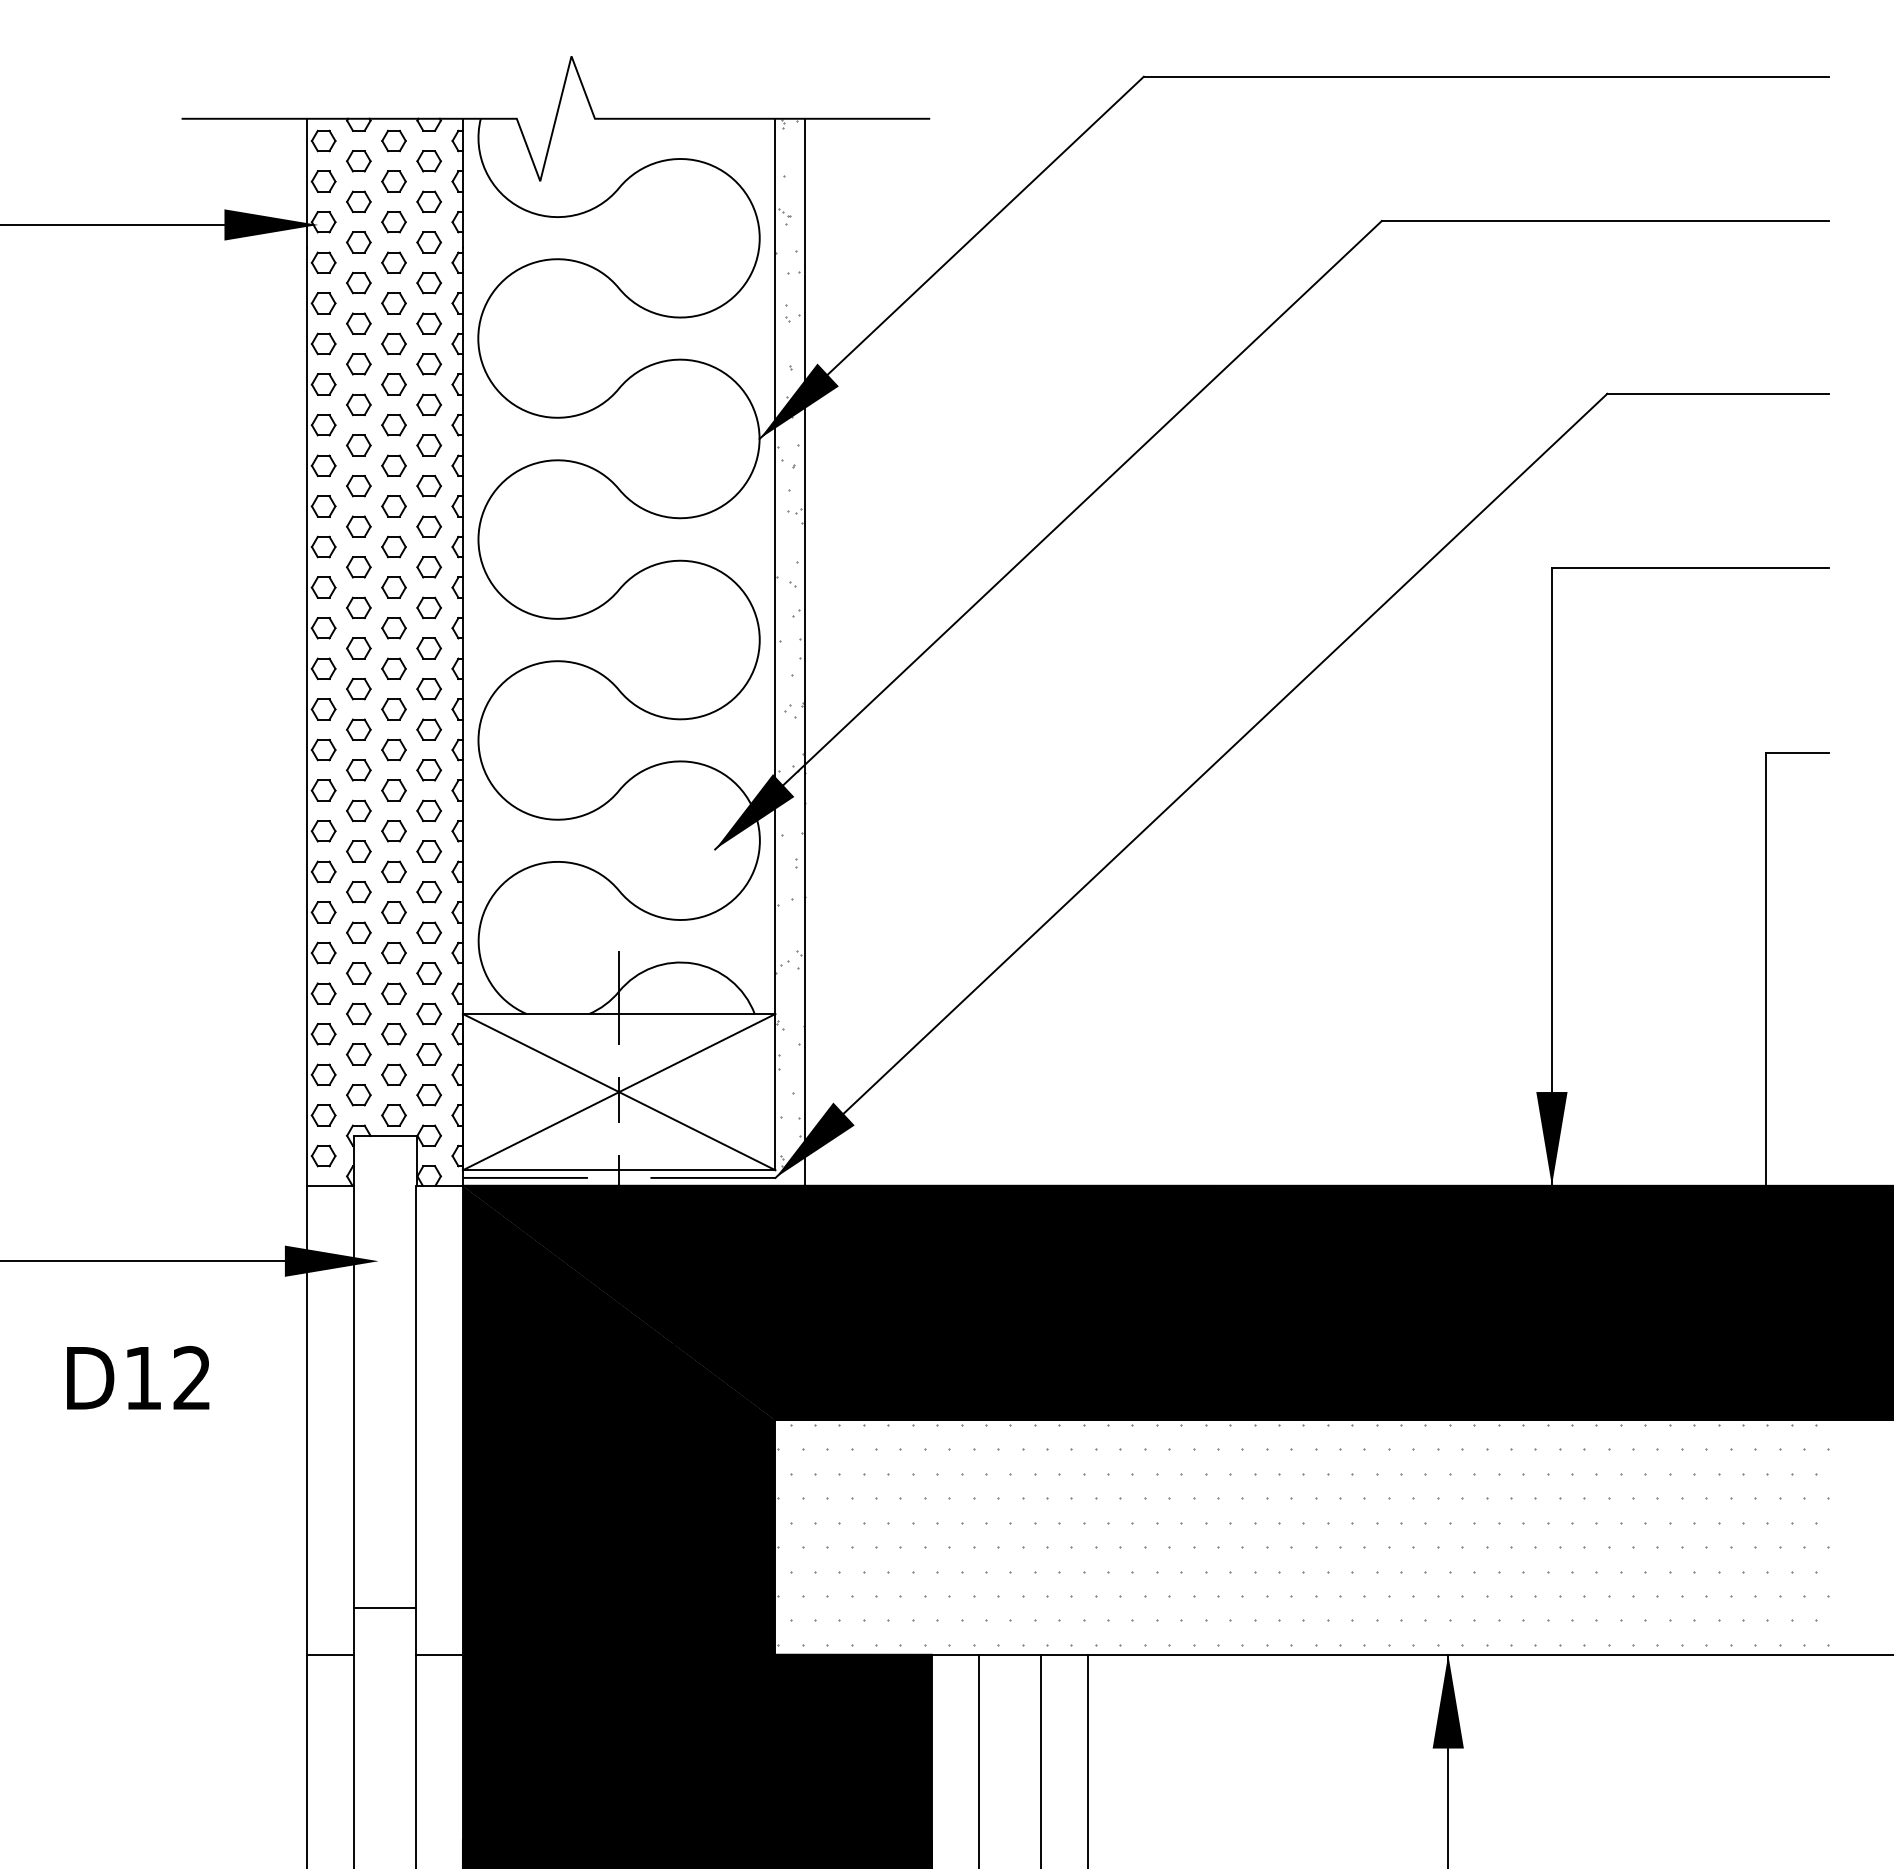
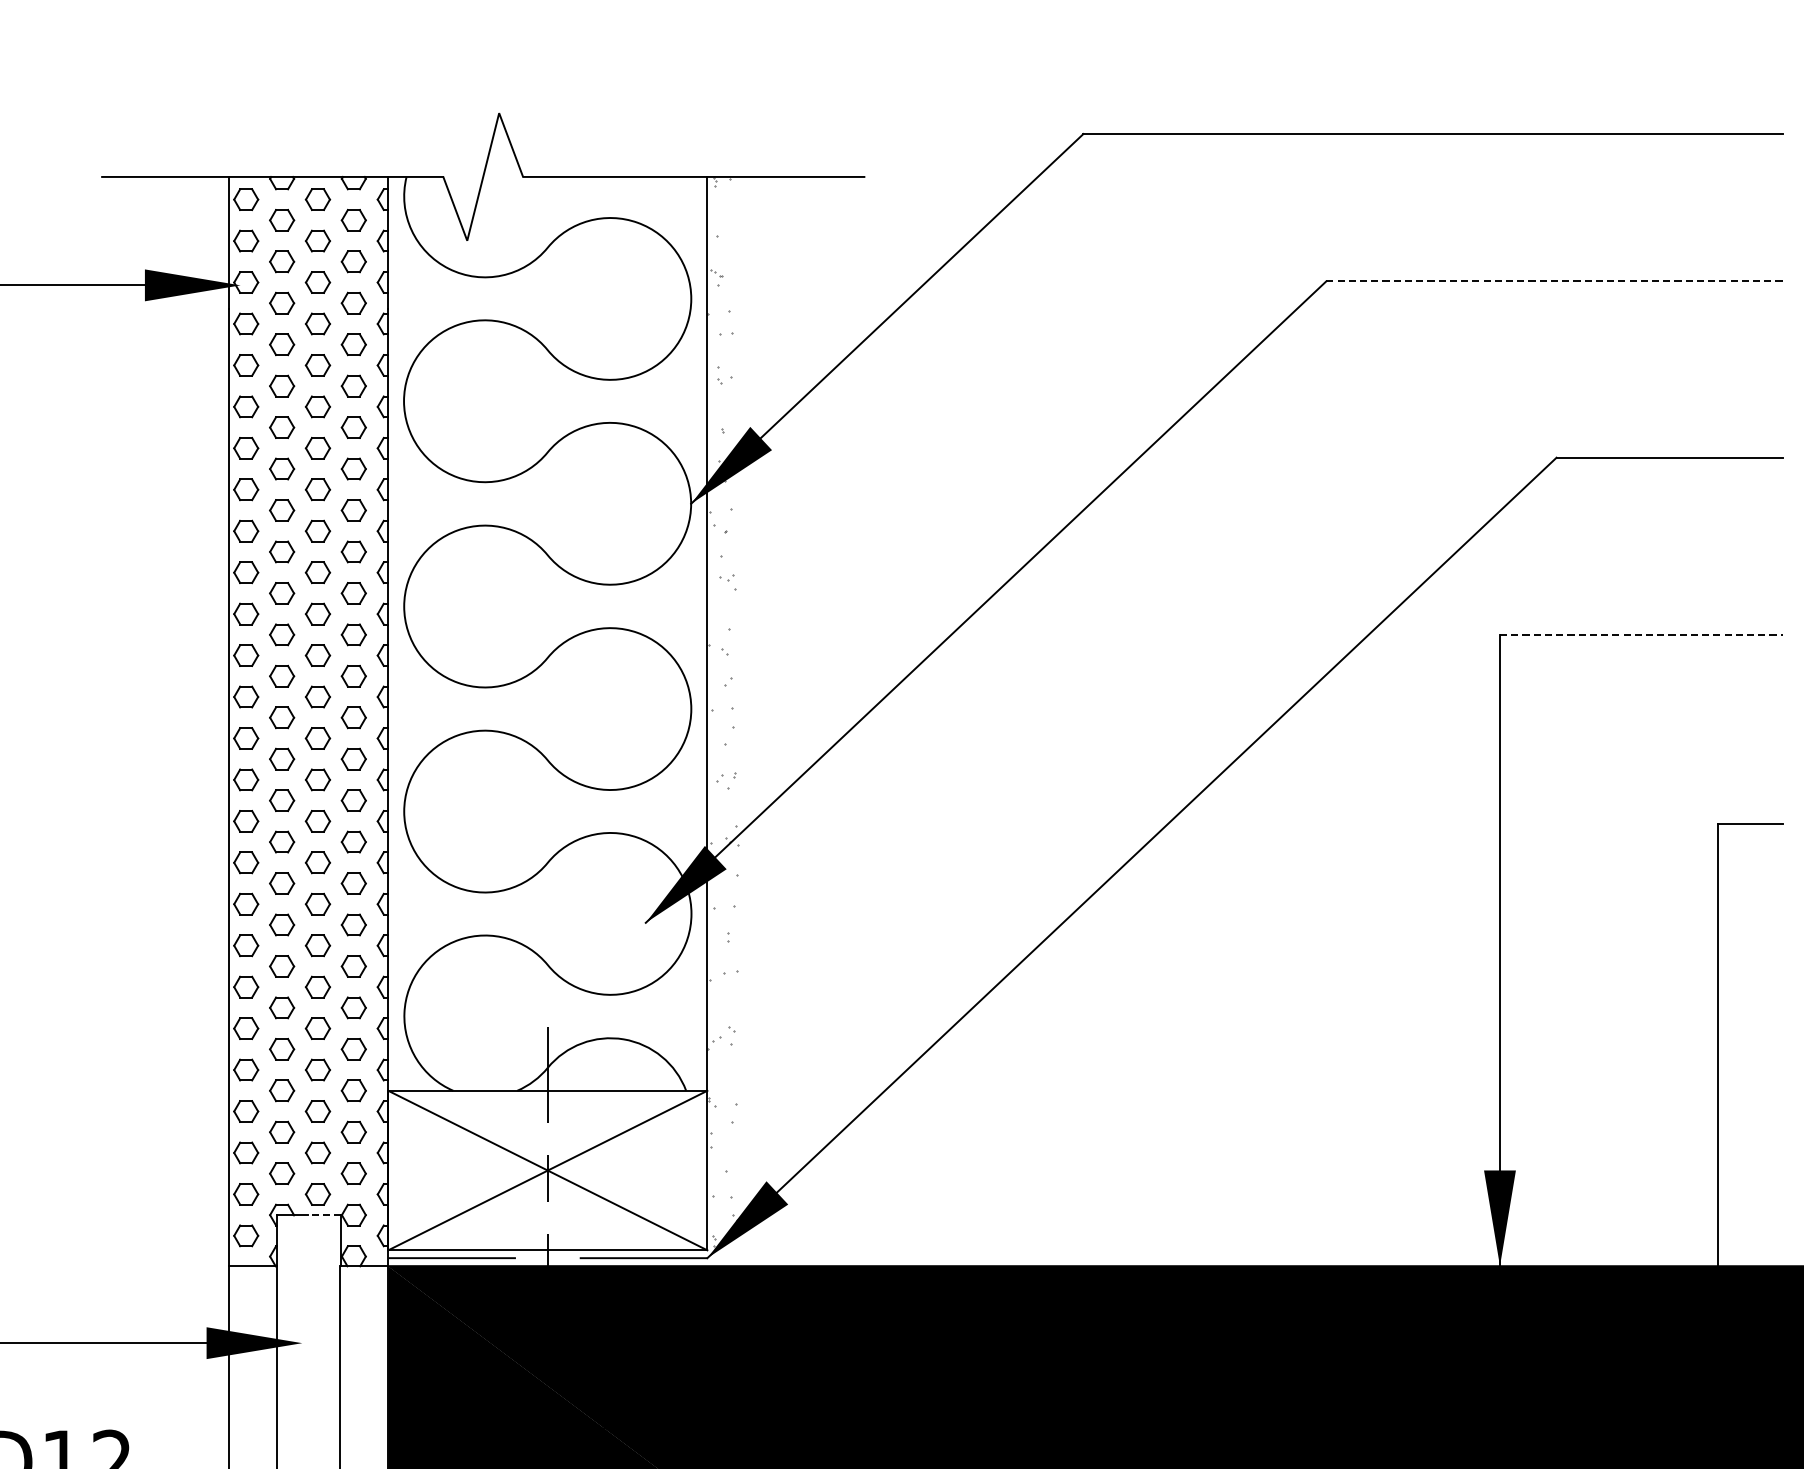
line: (1605, 221) -> (1554, 281), solid -> dashed
line: (1690, 567) -> (1641, 635), solid -> dashed
line: (805, 651) -> (738, 720), removed
line: (399, 1135) -> (323, 1214), solid -> dashed

